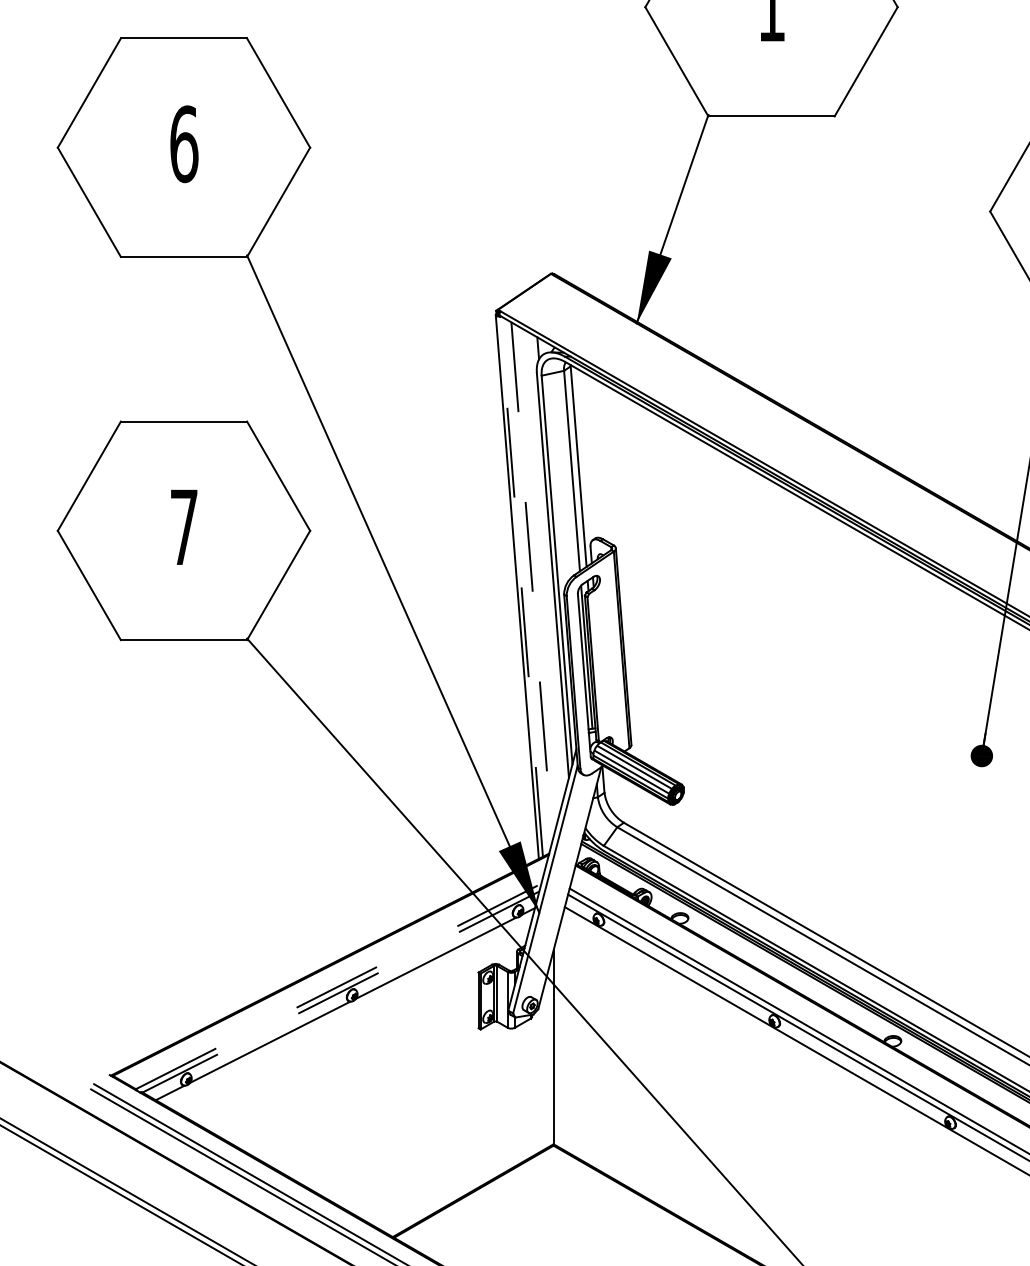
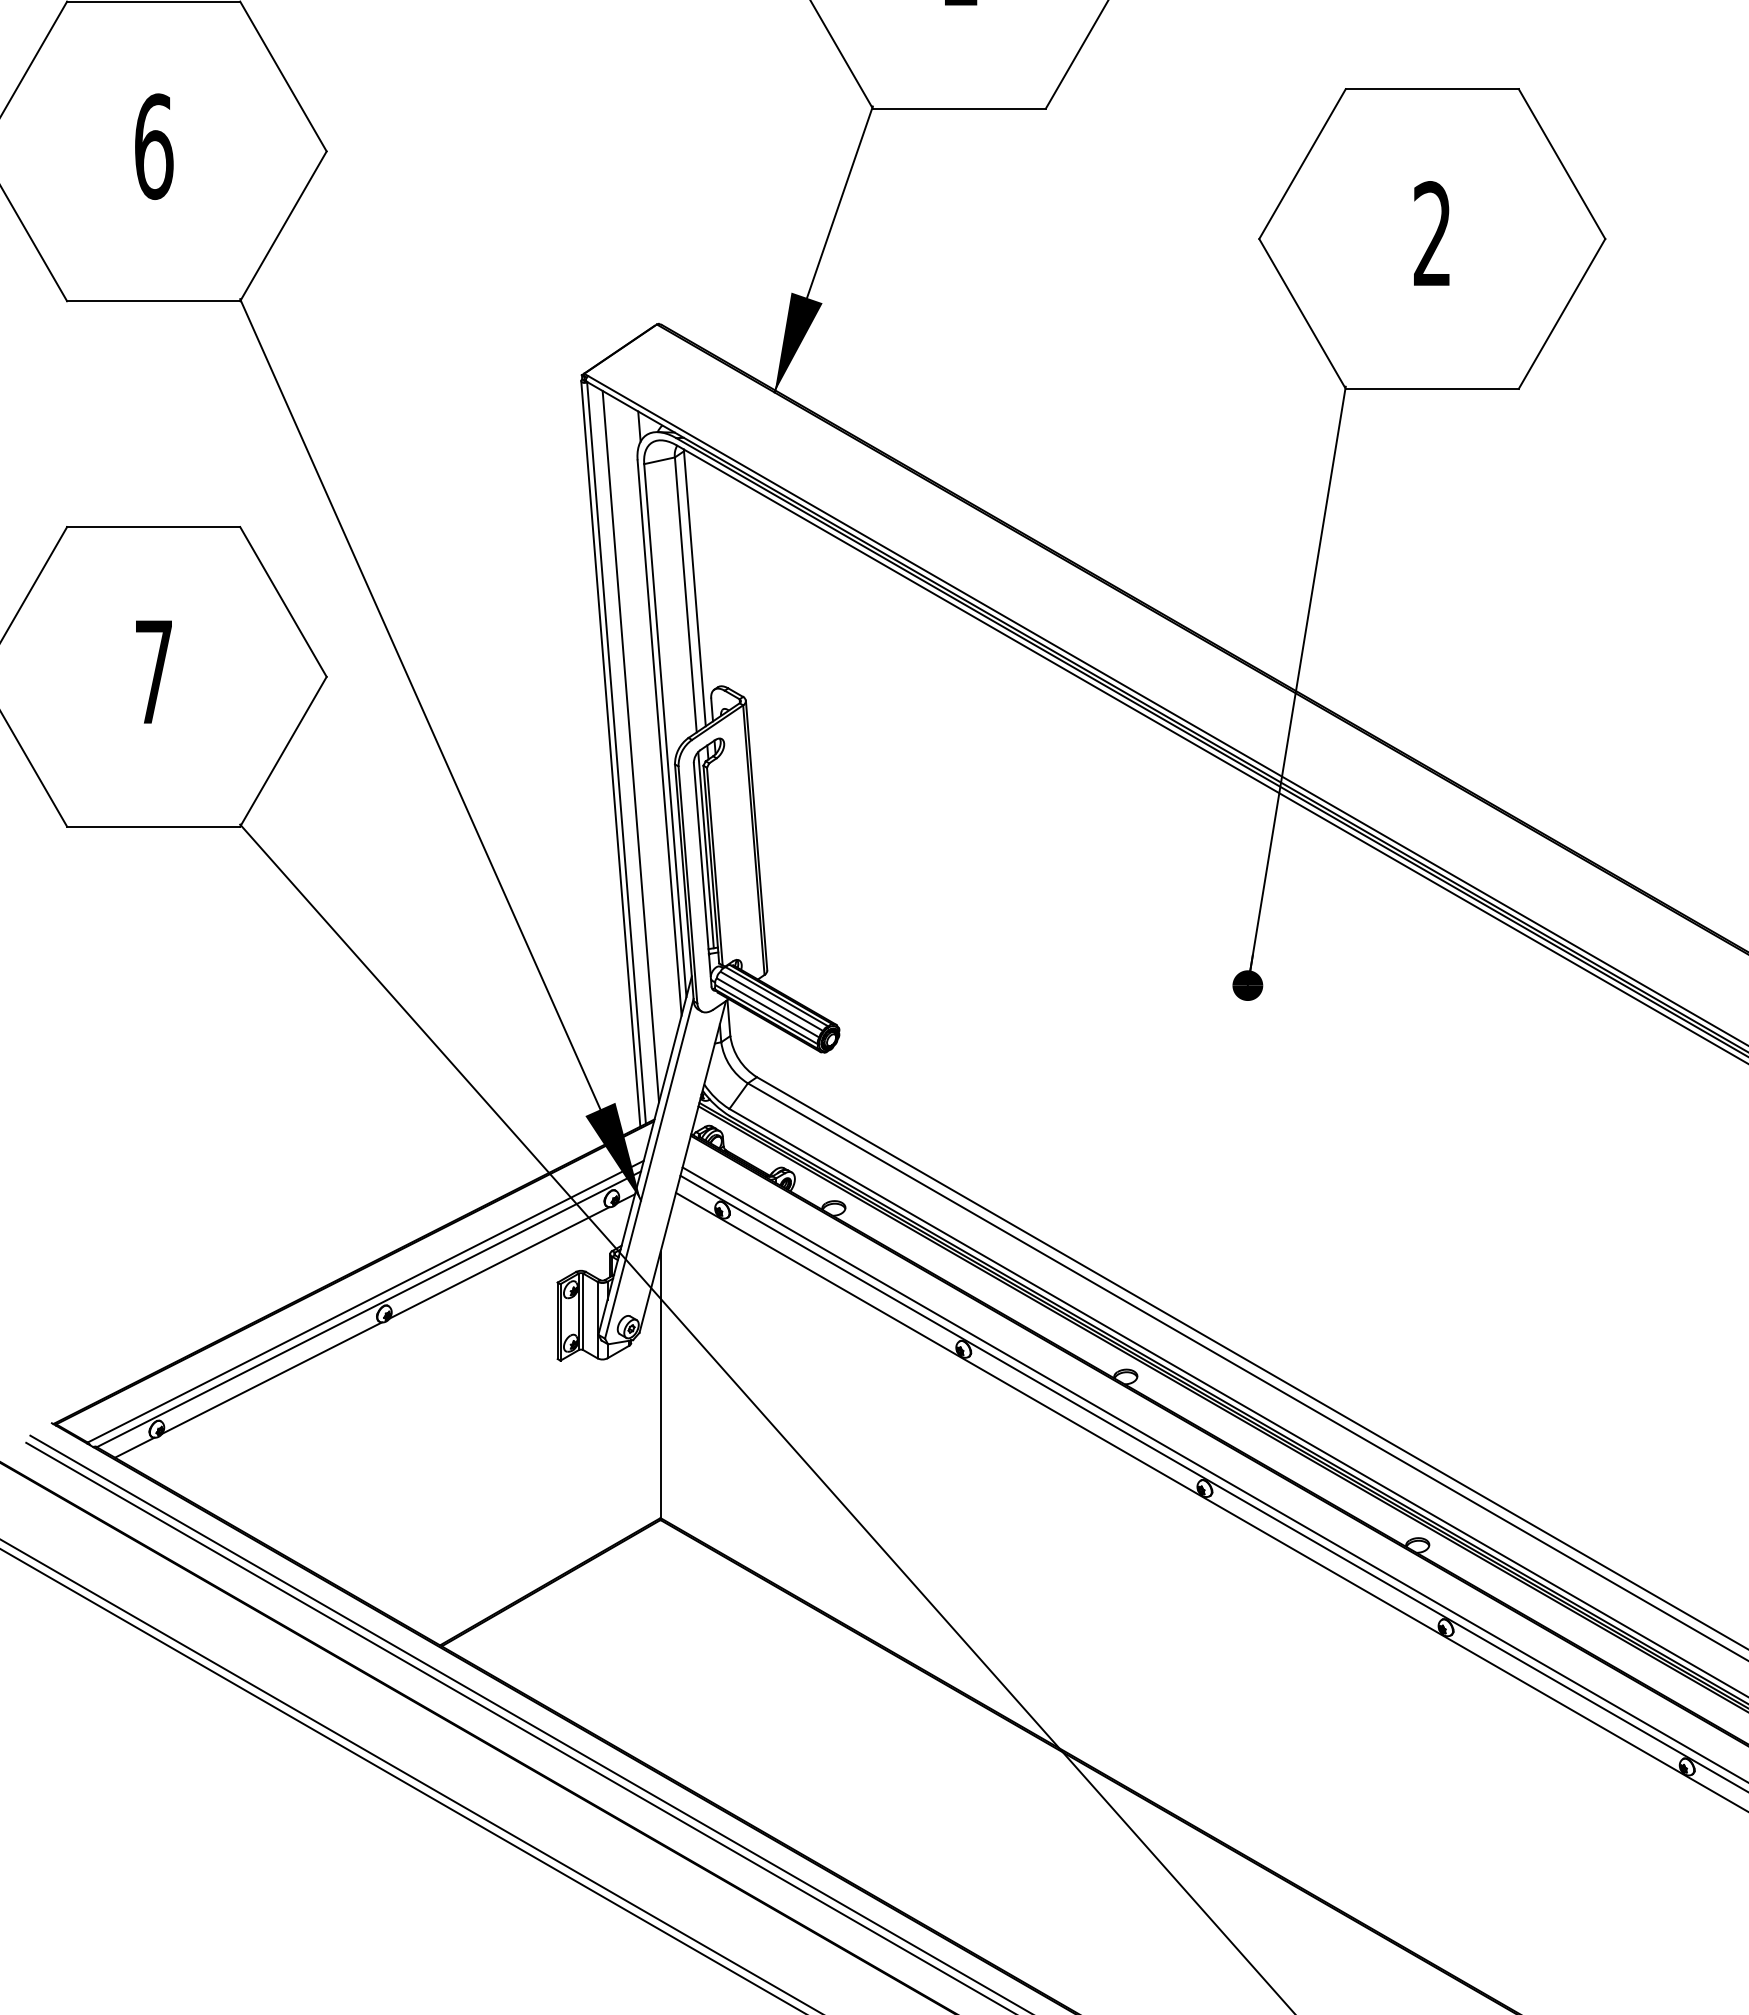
line: (531, 581) -> (630, 746), dashed -> solid
line: (521, 586) -> (616, 753), dashed -> solid
line: (338, 986) -> (365, 1301), dashed -> solid
line: (340, 992) -> (368, 1309), dashed -> solid

